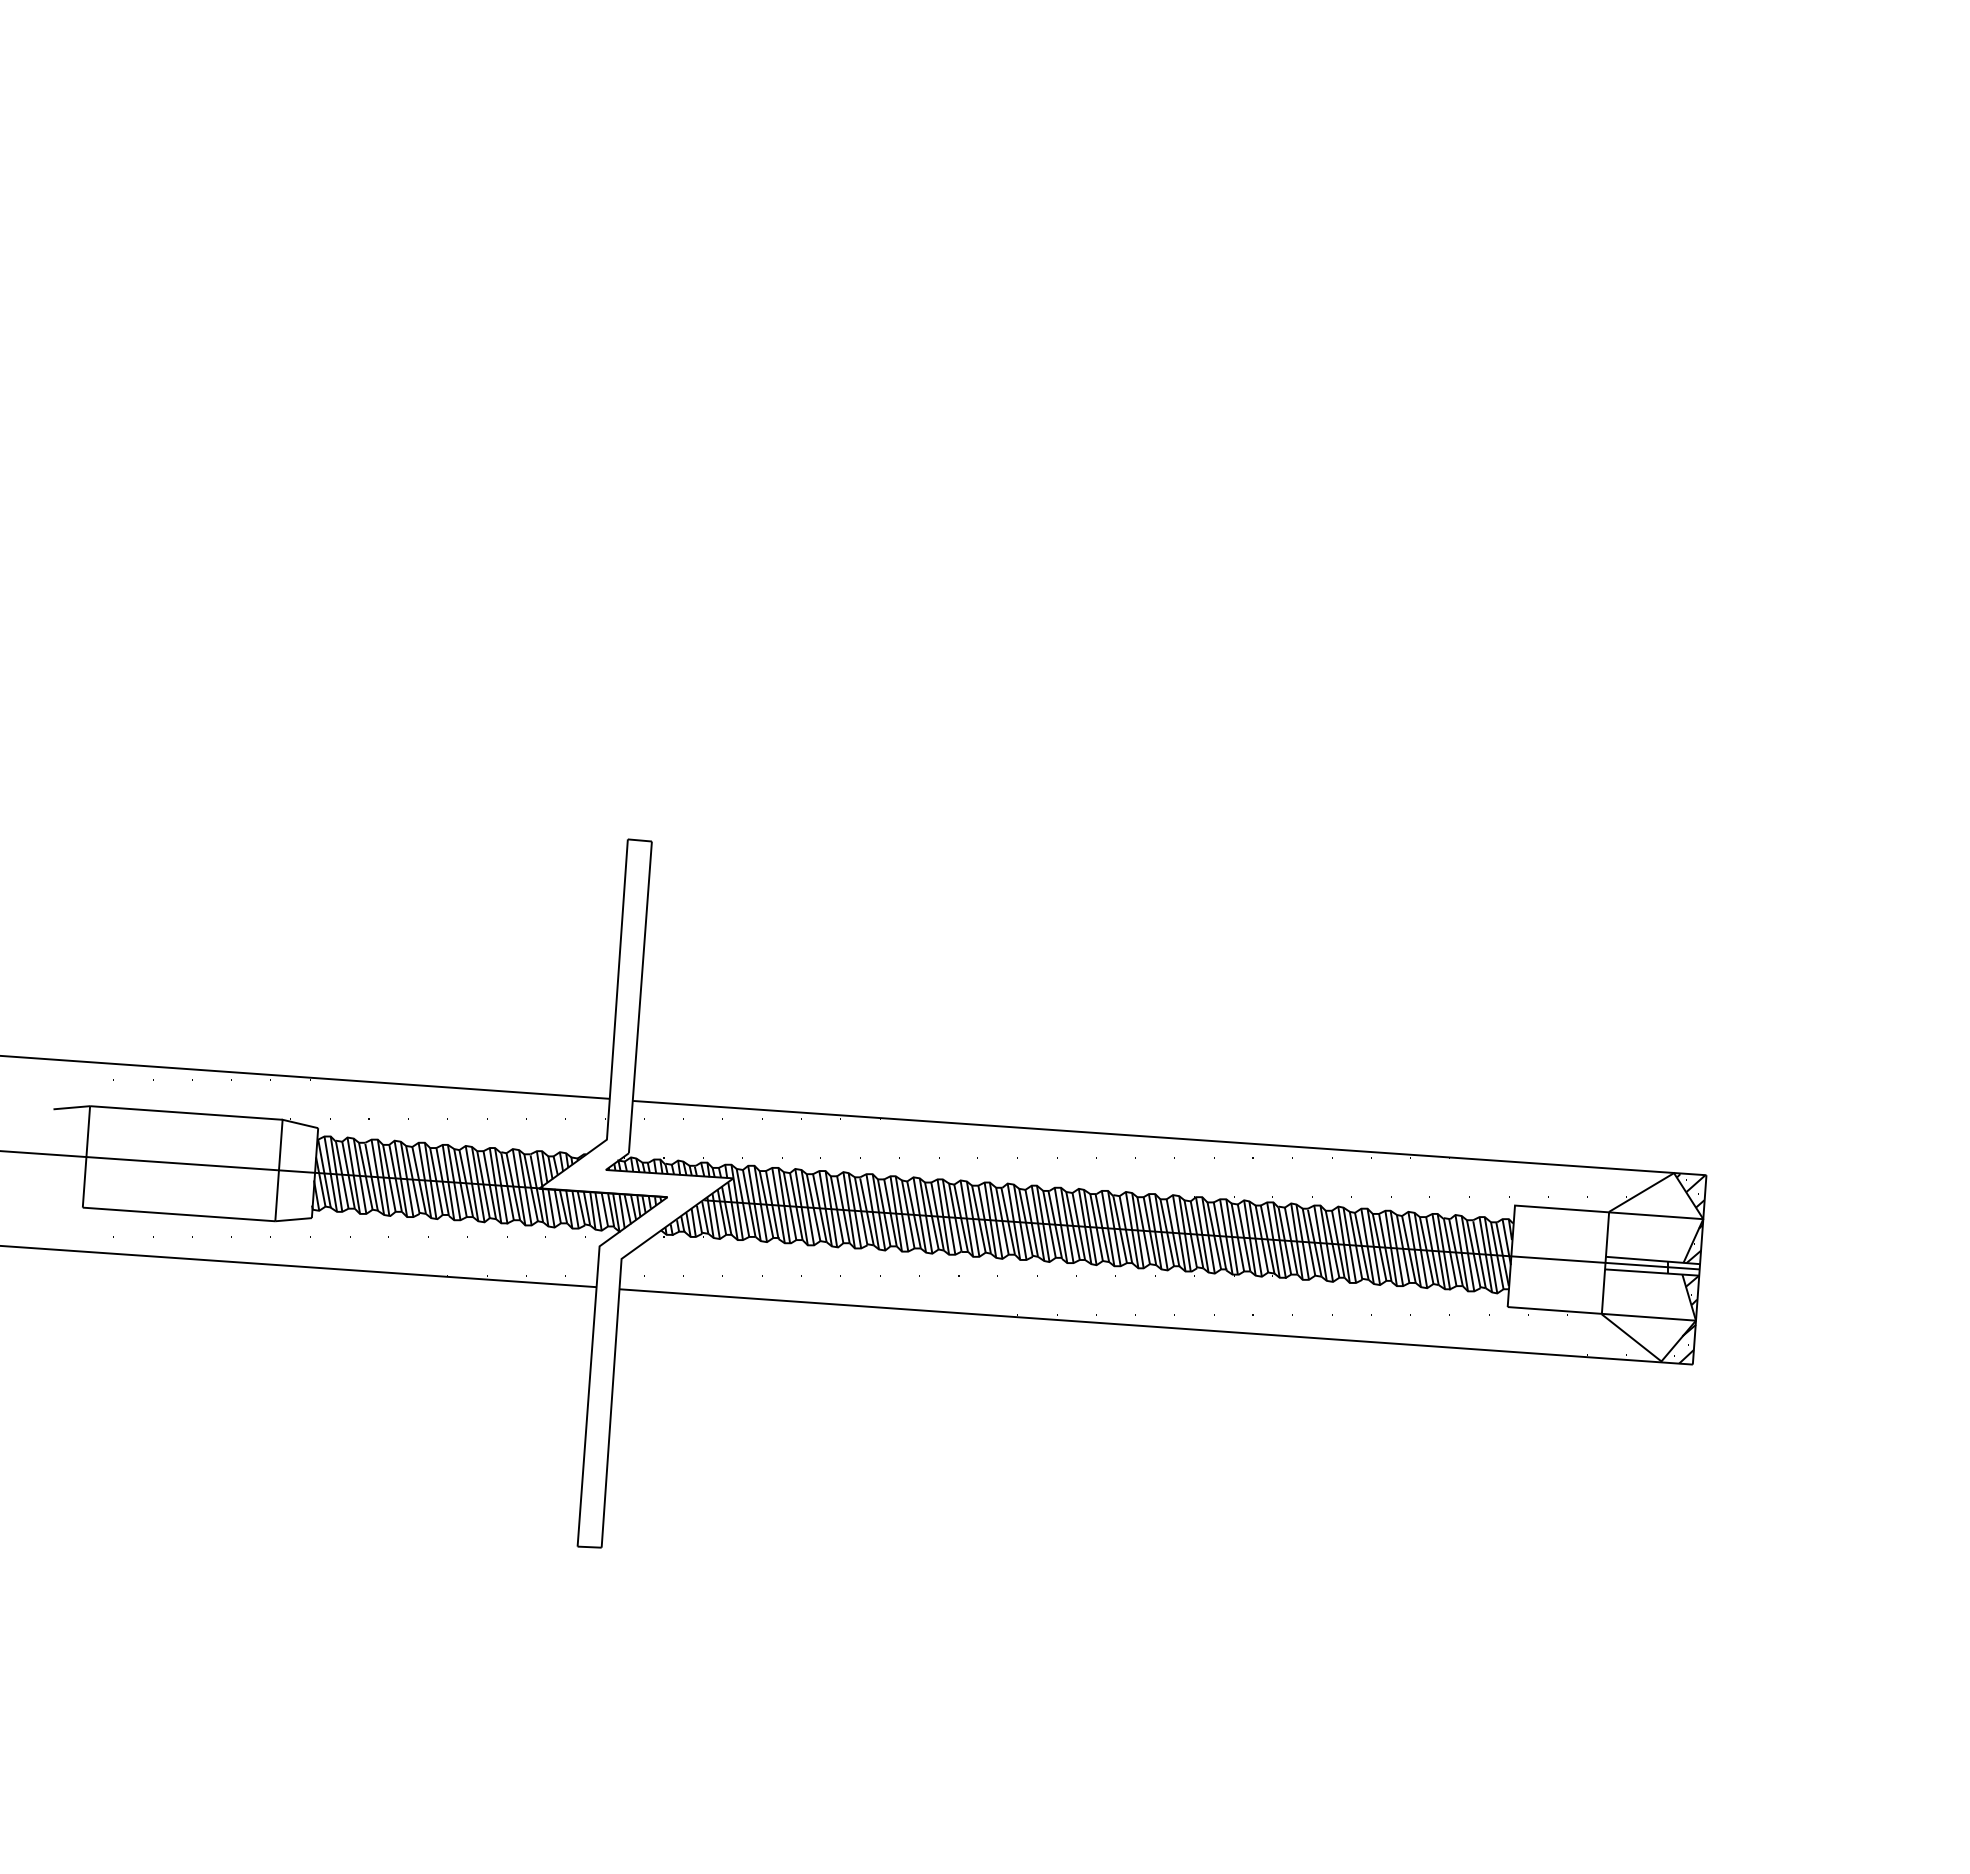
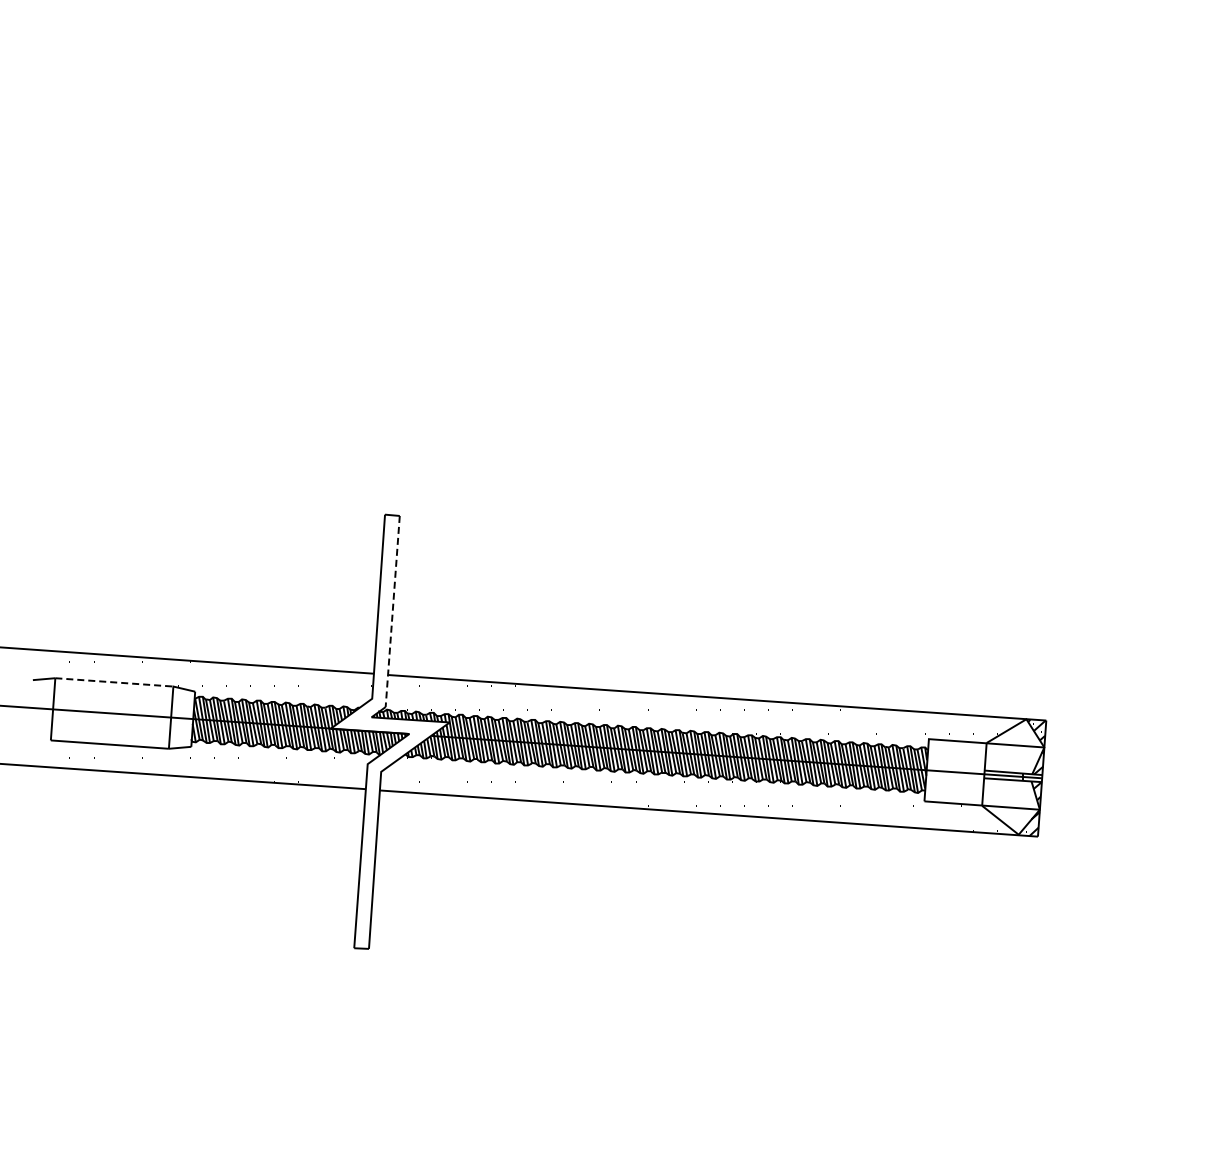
line: (640, 997) -> (392, 611), solid -> dashed
line: (186, 1113) -> (114, 682), solid -> dashed

